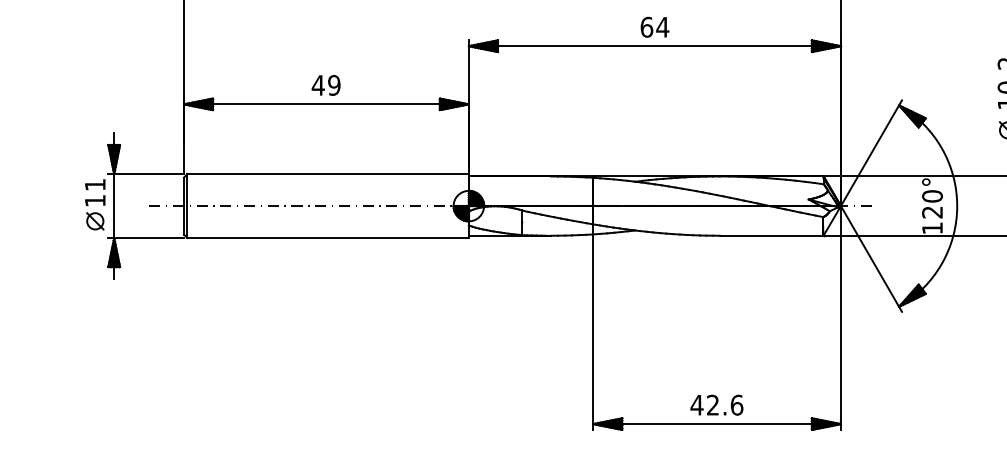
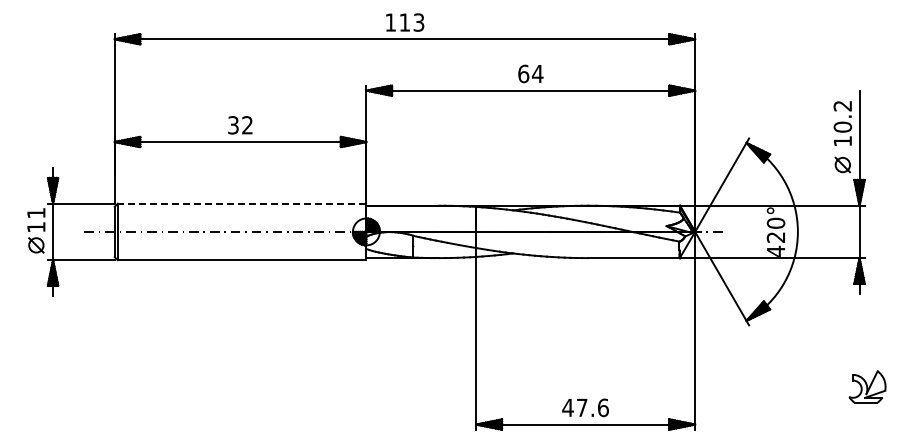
text: (326, 85) -> (240, 125), 49 -> 32
line: (327, 173) -> (241, 203), solid -> dashed
text: (931, 227) -> (775, 250), 120° -> 420°
text: (712, 404) -> (581, 407), 42.6 -> 47.6

